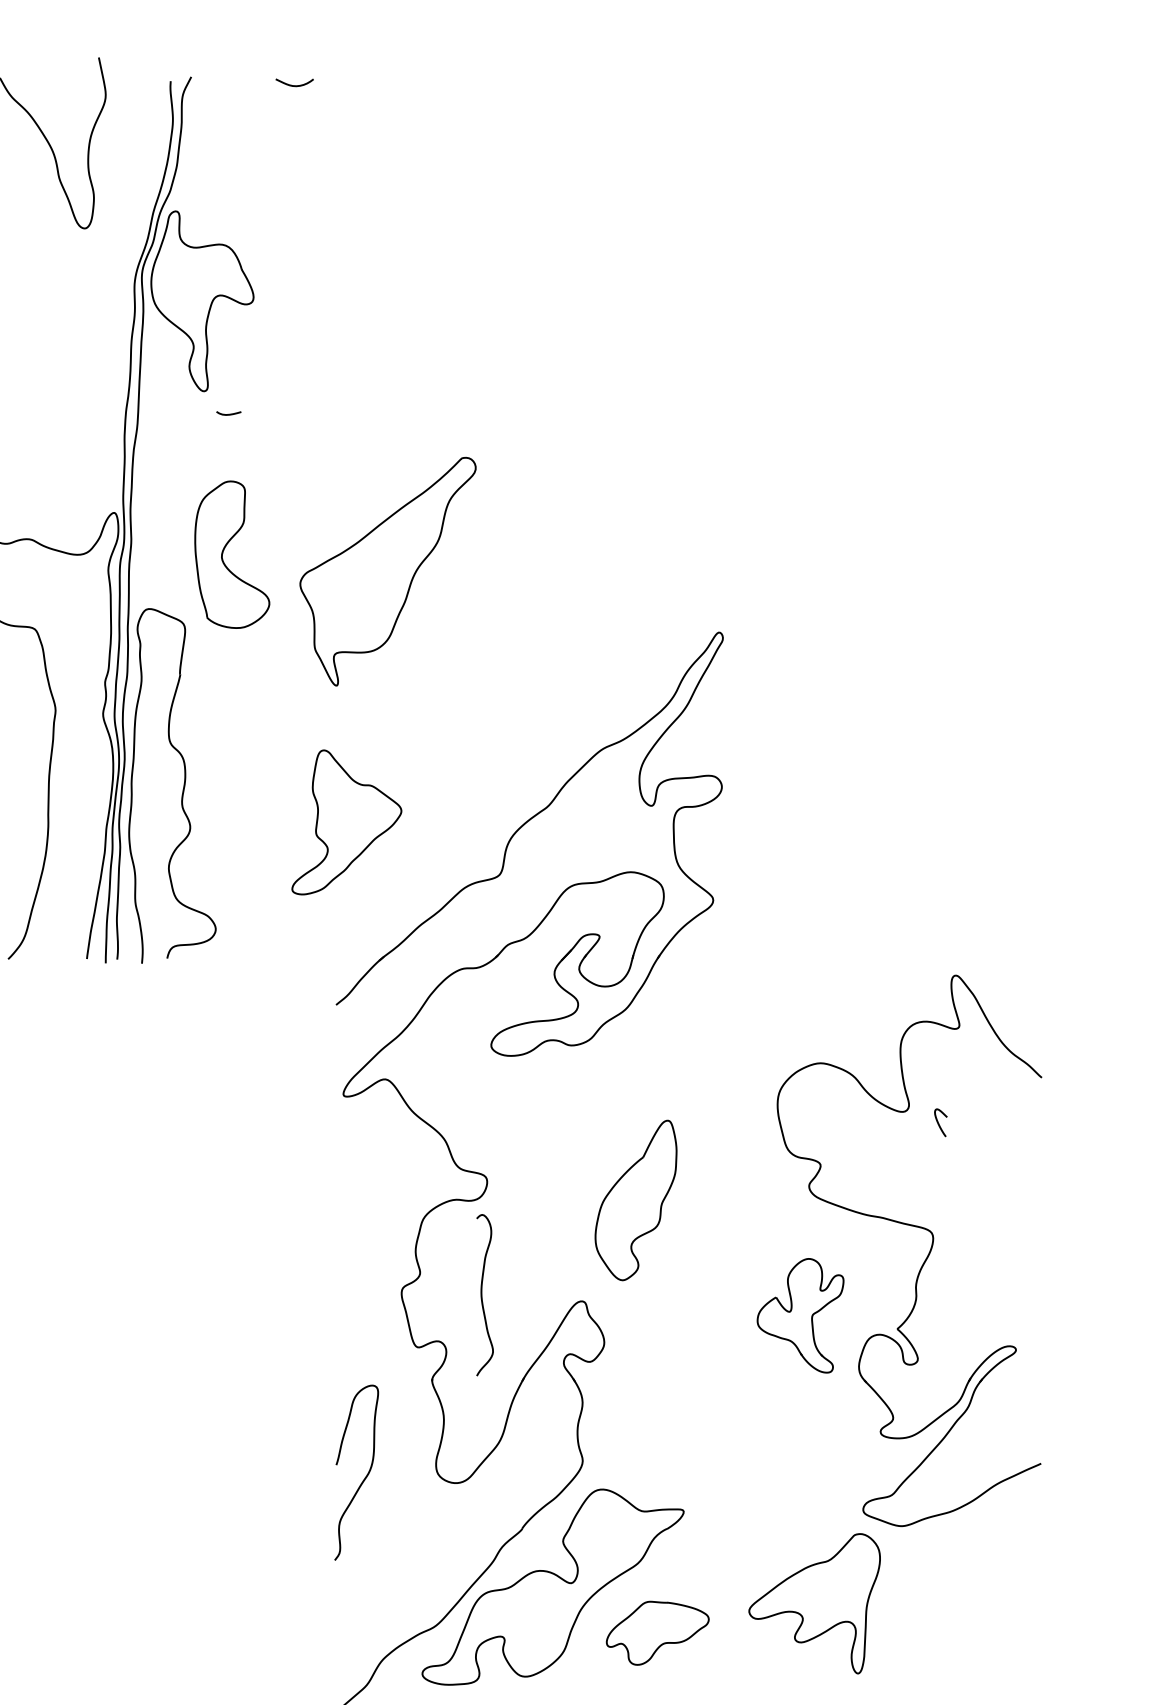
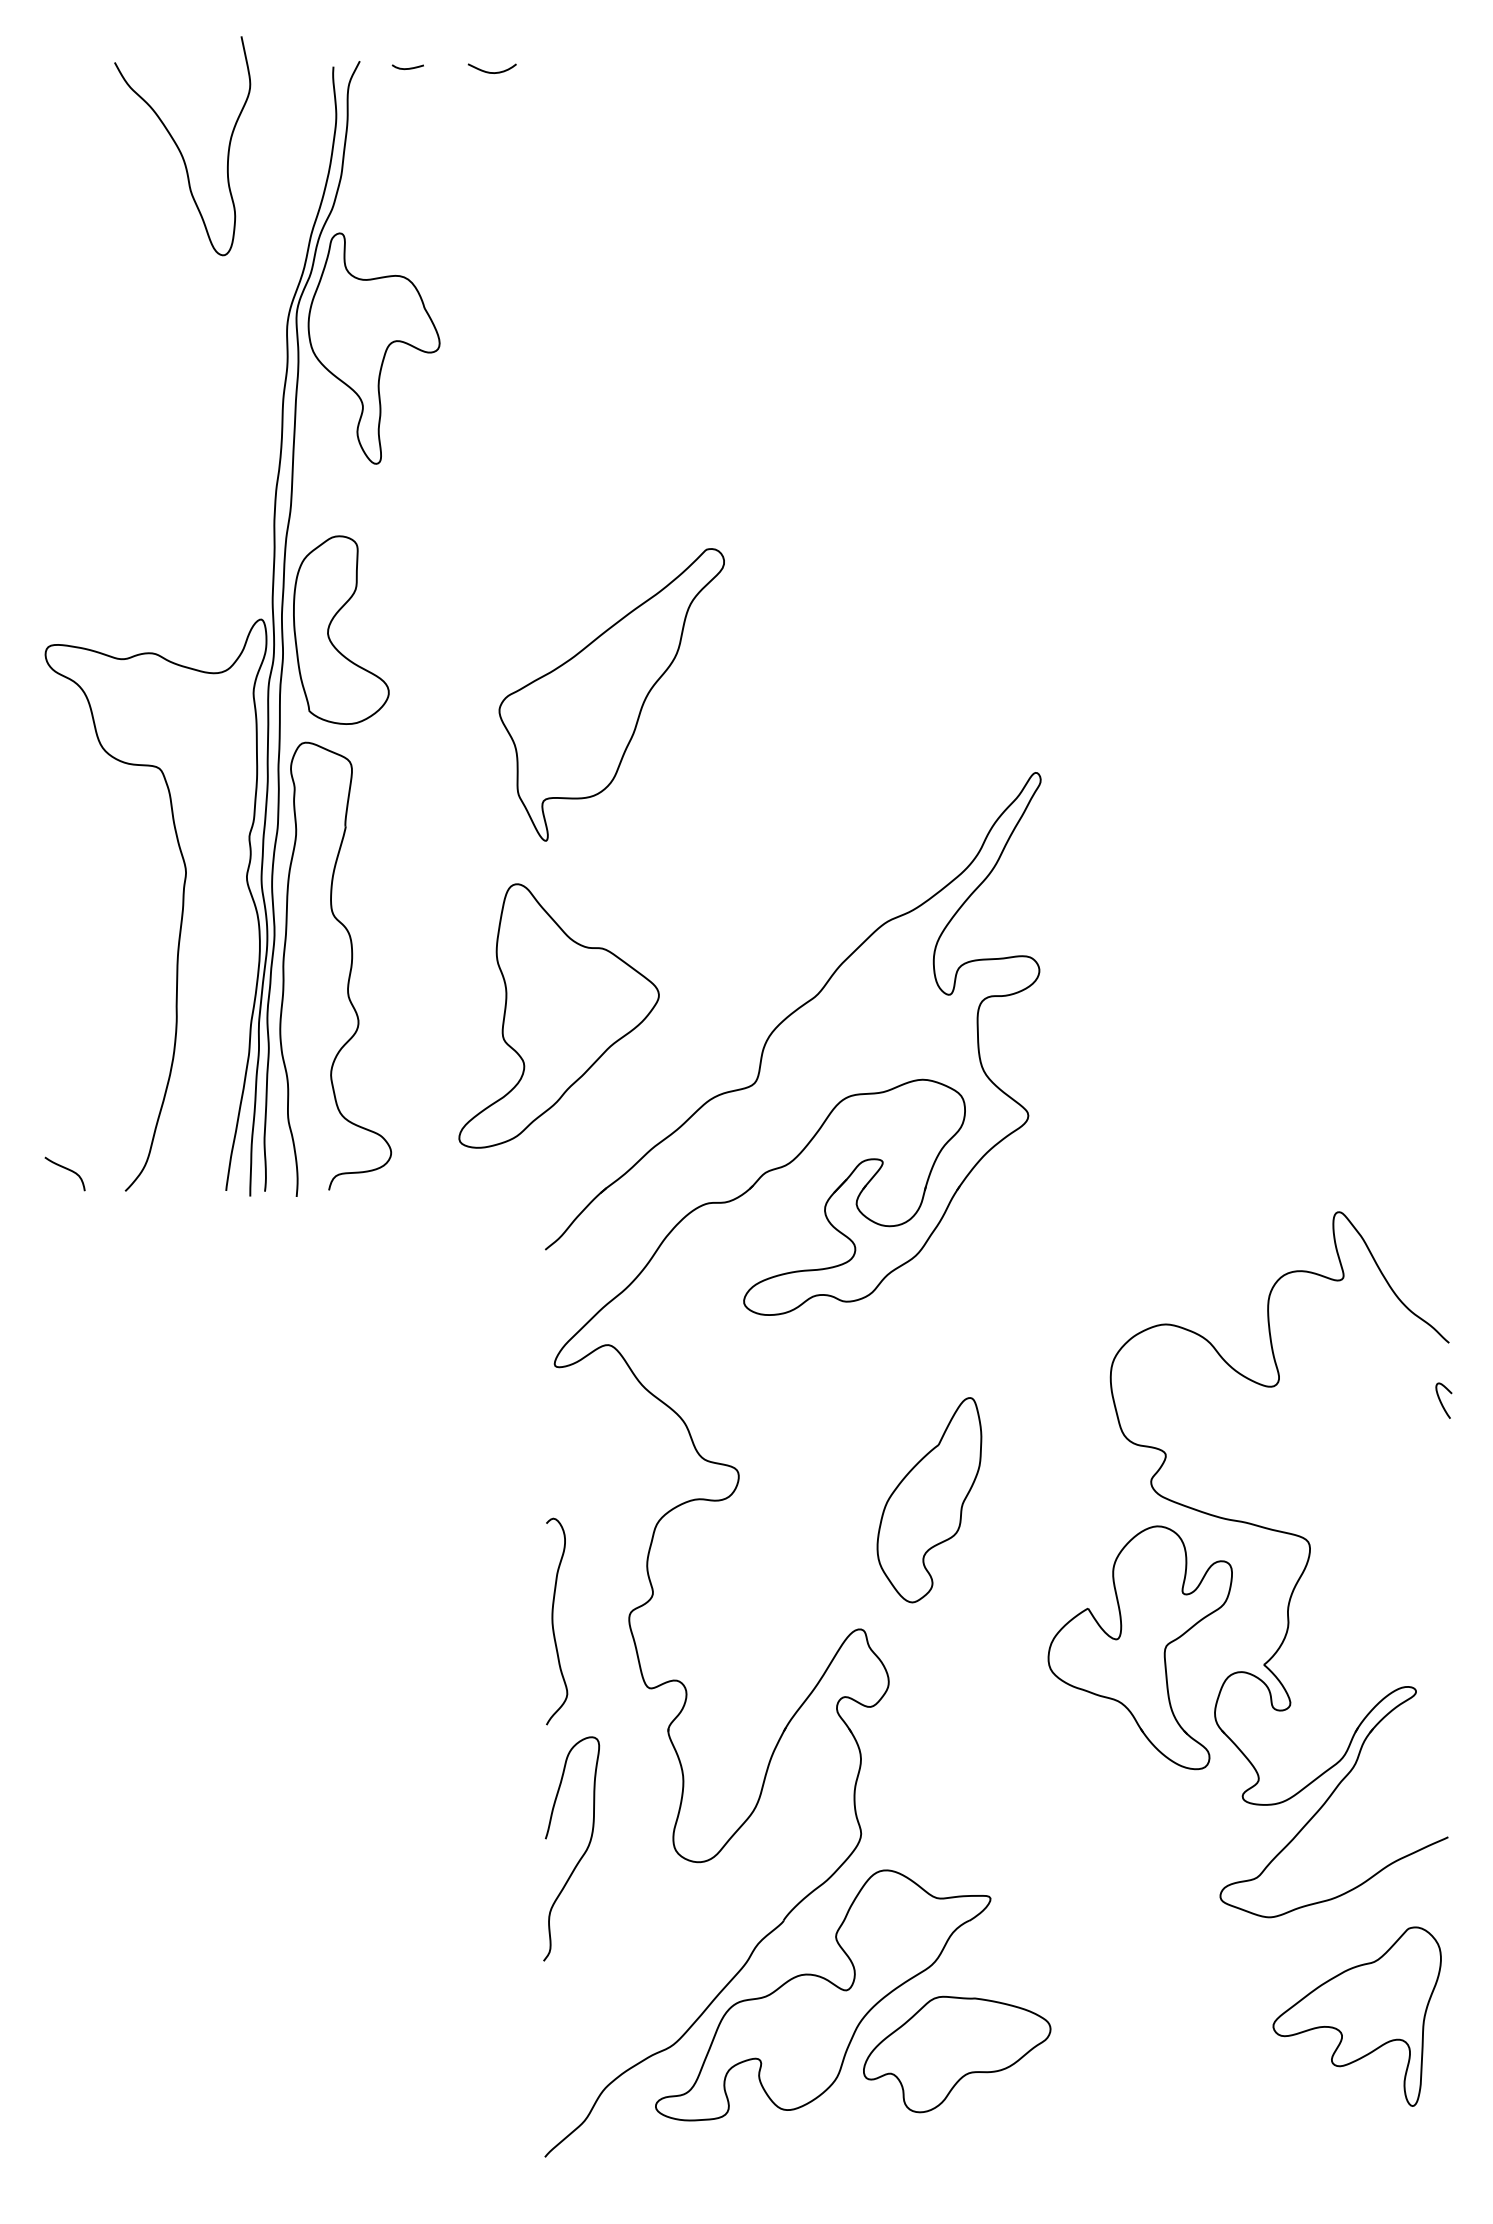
curve: (228, 414) -> (407, 68), moved
part: (224, 549) -> (331, 623), moved
part: (346, 822) -> (558, 1015), size x1.43
curve: (939, 1123) -> (1441, 1401), moved
curve: (482, 1295) -> (553, 1621), moved
part: (800, 1315) -> (1139, 1647), size x1.67
part: (814, 1603) -> (1356, 2016), moved
part: (657, 1633) -> (957, 2054), size x1.43

